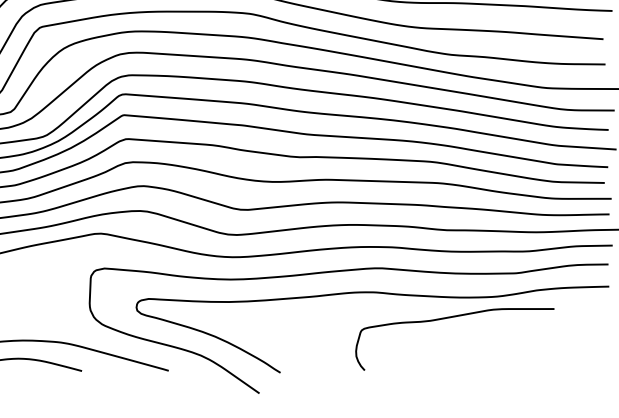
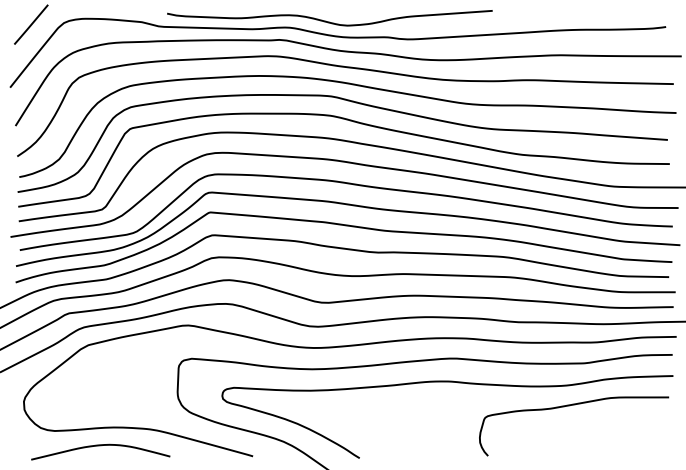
curve: (450, 318) -> (569, 406), moved

